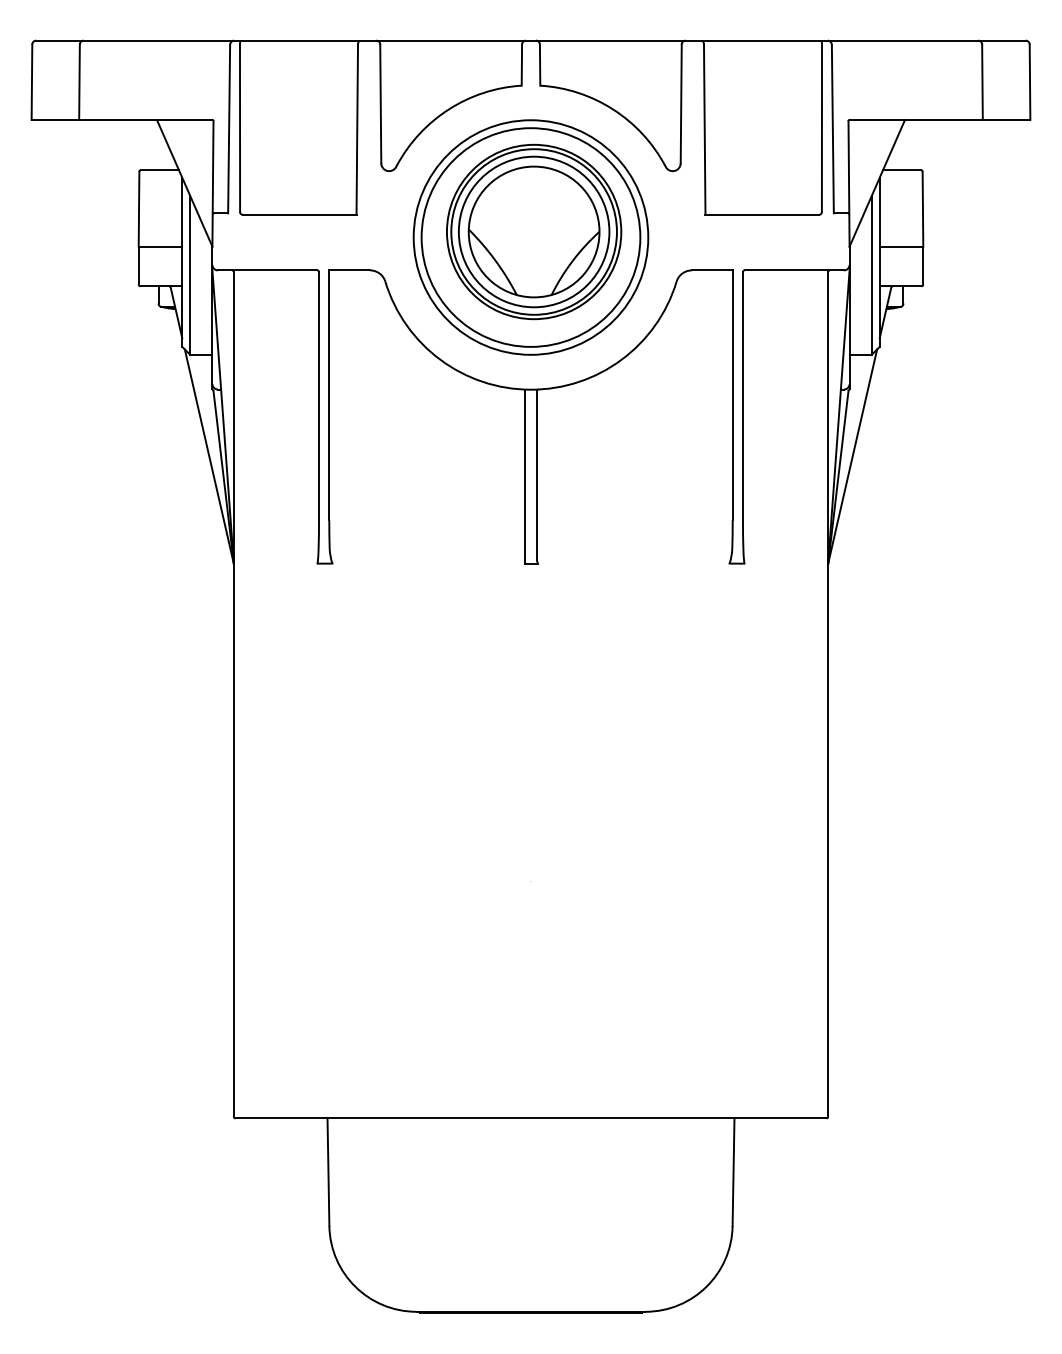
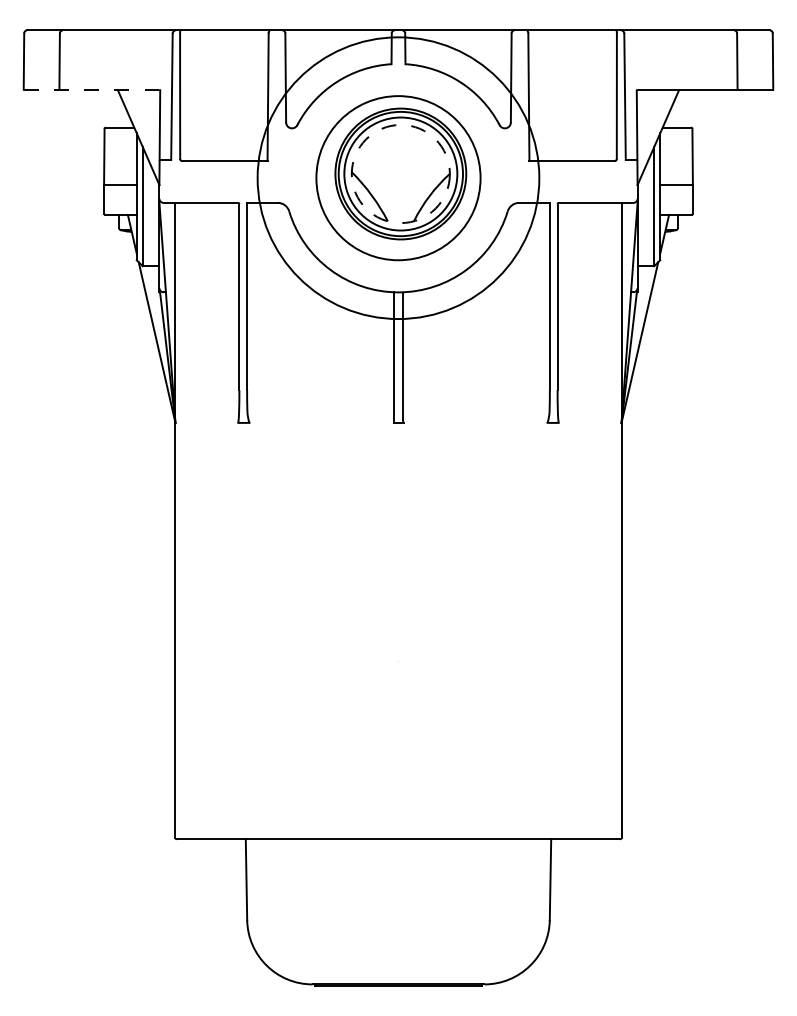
line: (122, 119) -> (91, 89), solid -> dashed
circle: (533, 231) -> (400, 173), solid -> dashed
circle: (530, 237) -> (398, 178), size x1.6

